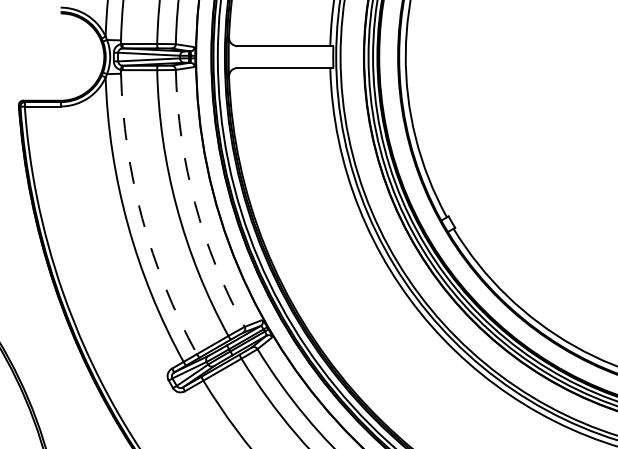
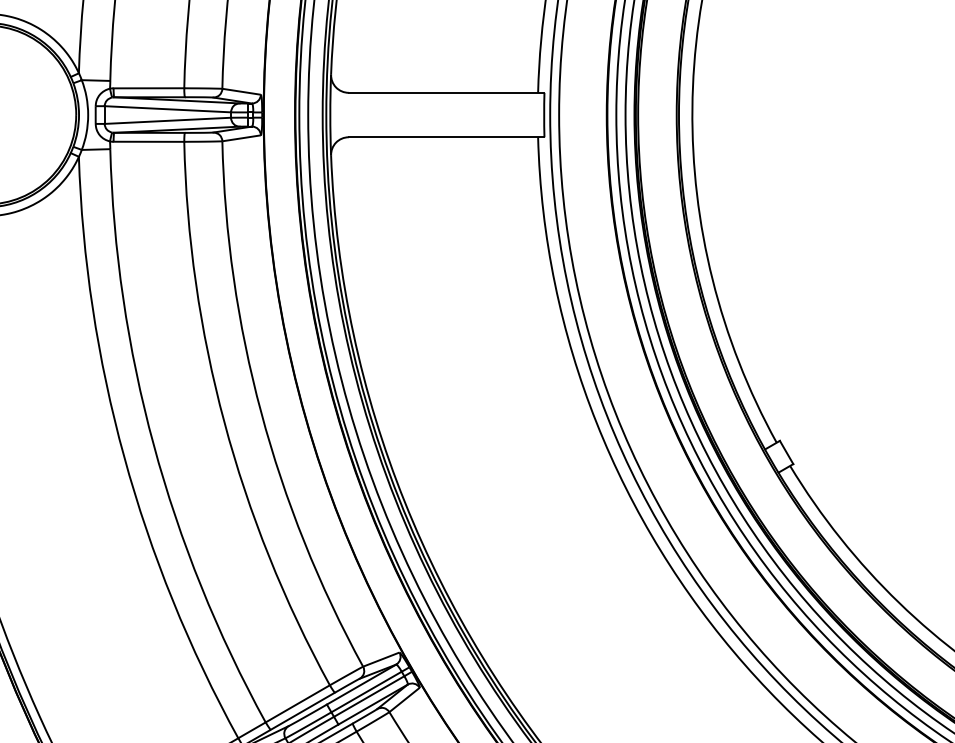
arc: (194, 202) -> (260, 412), dashed -> solid
arc: (142, 218) -> (154, 445), dashed -> solid

